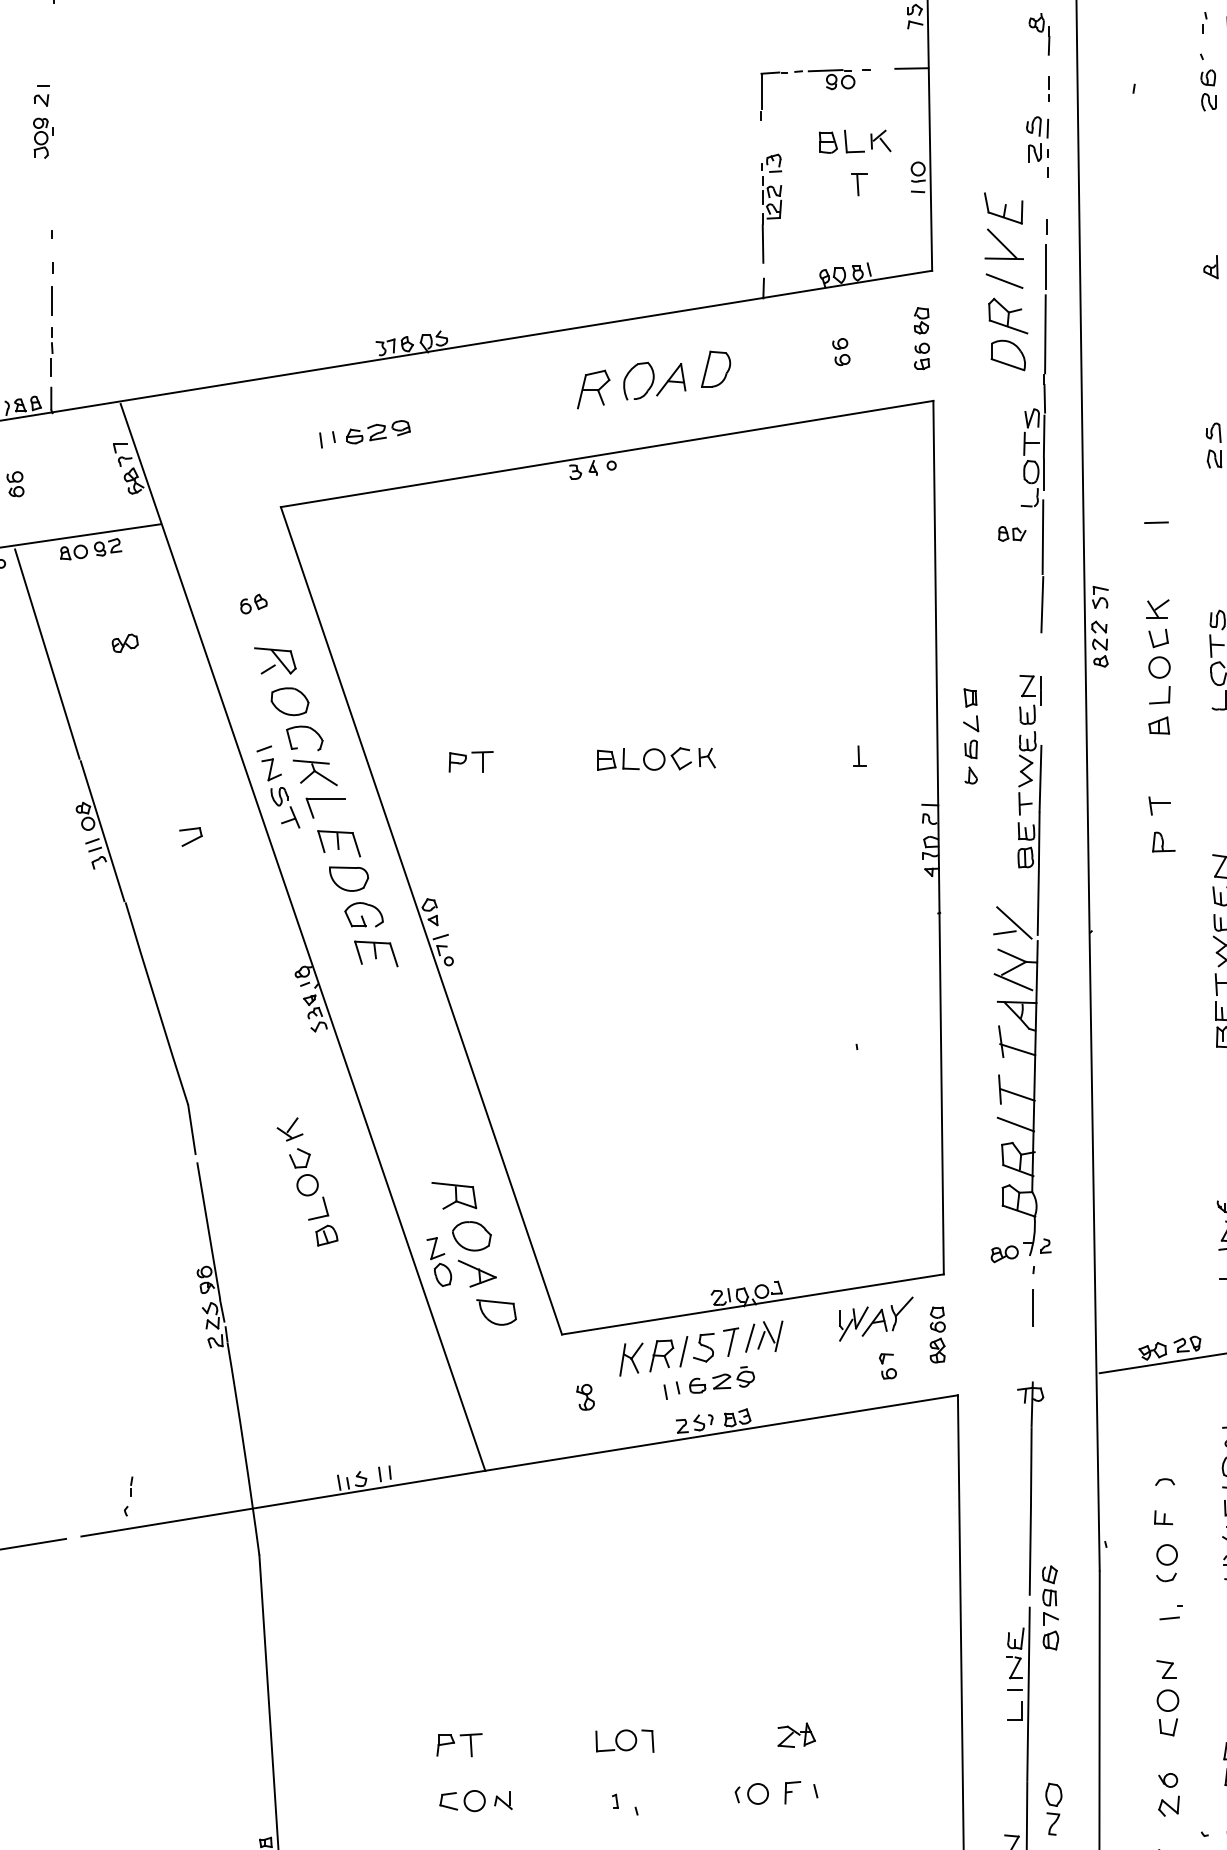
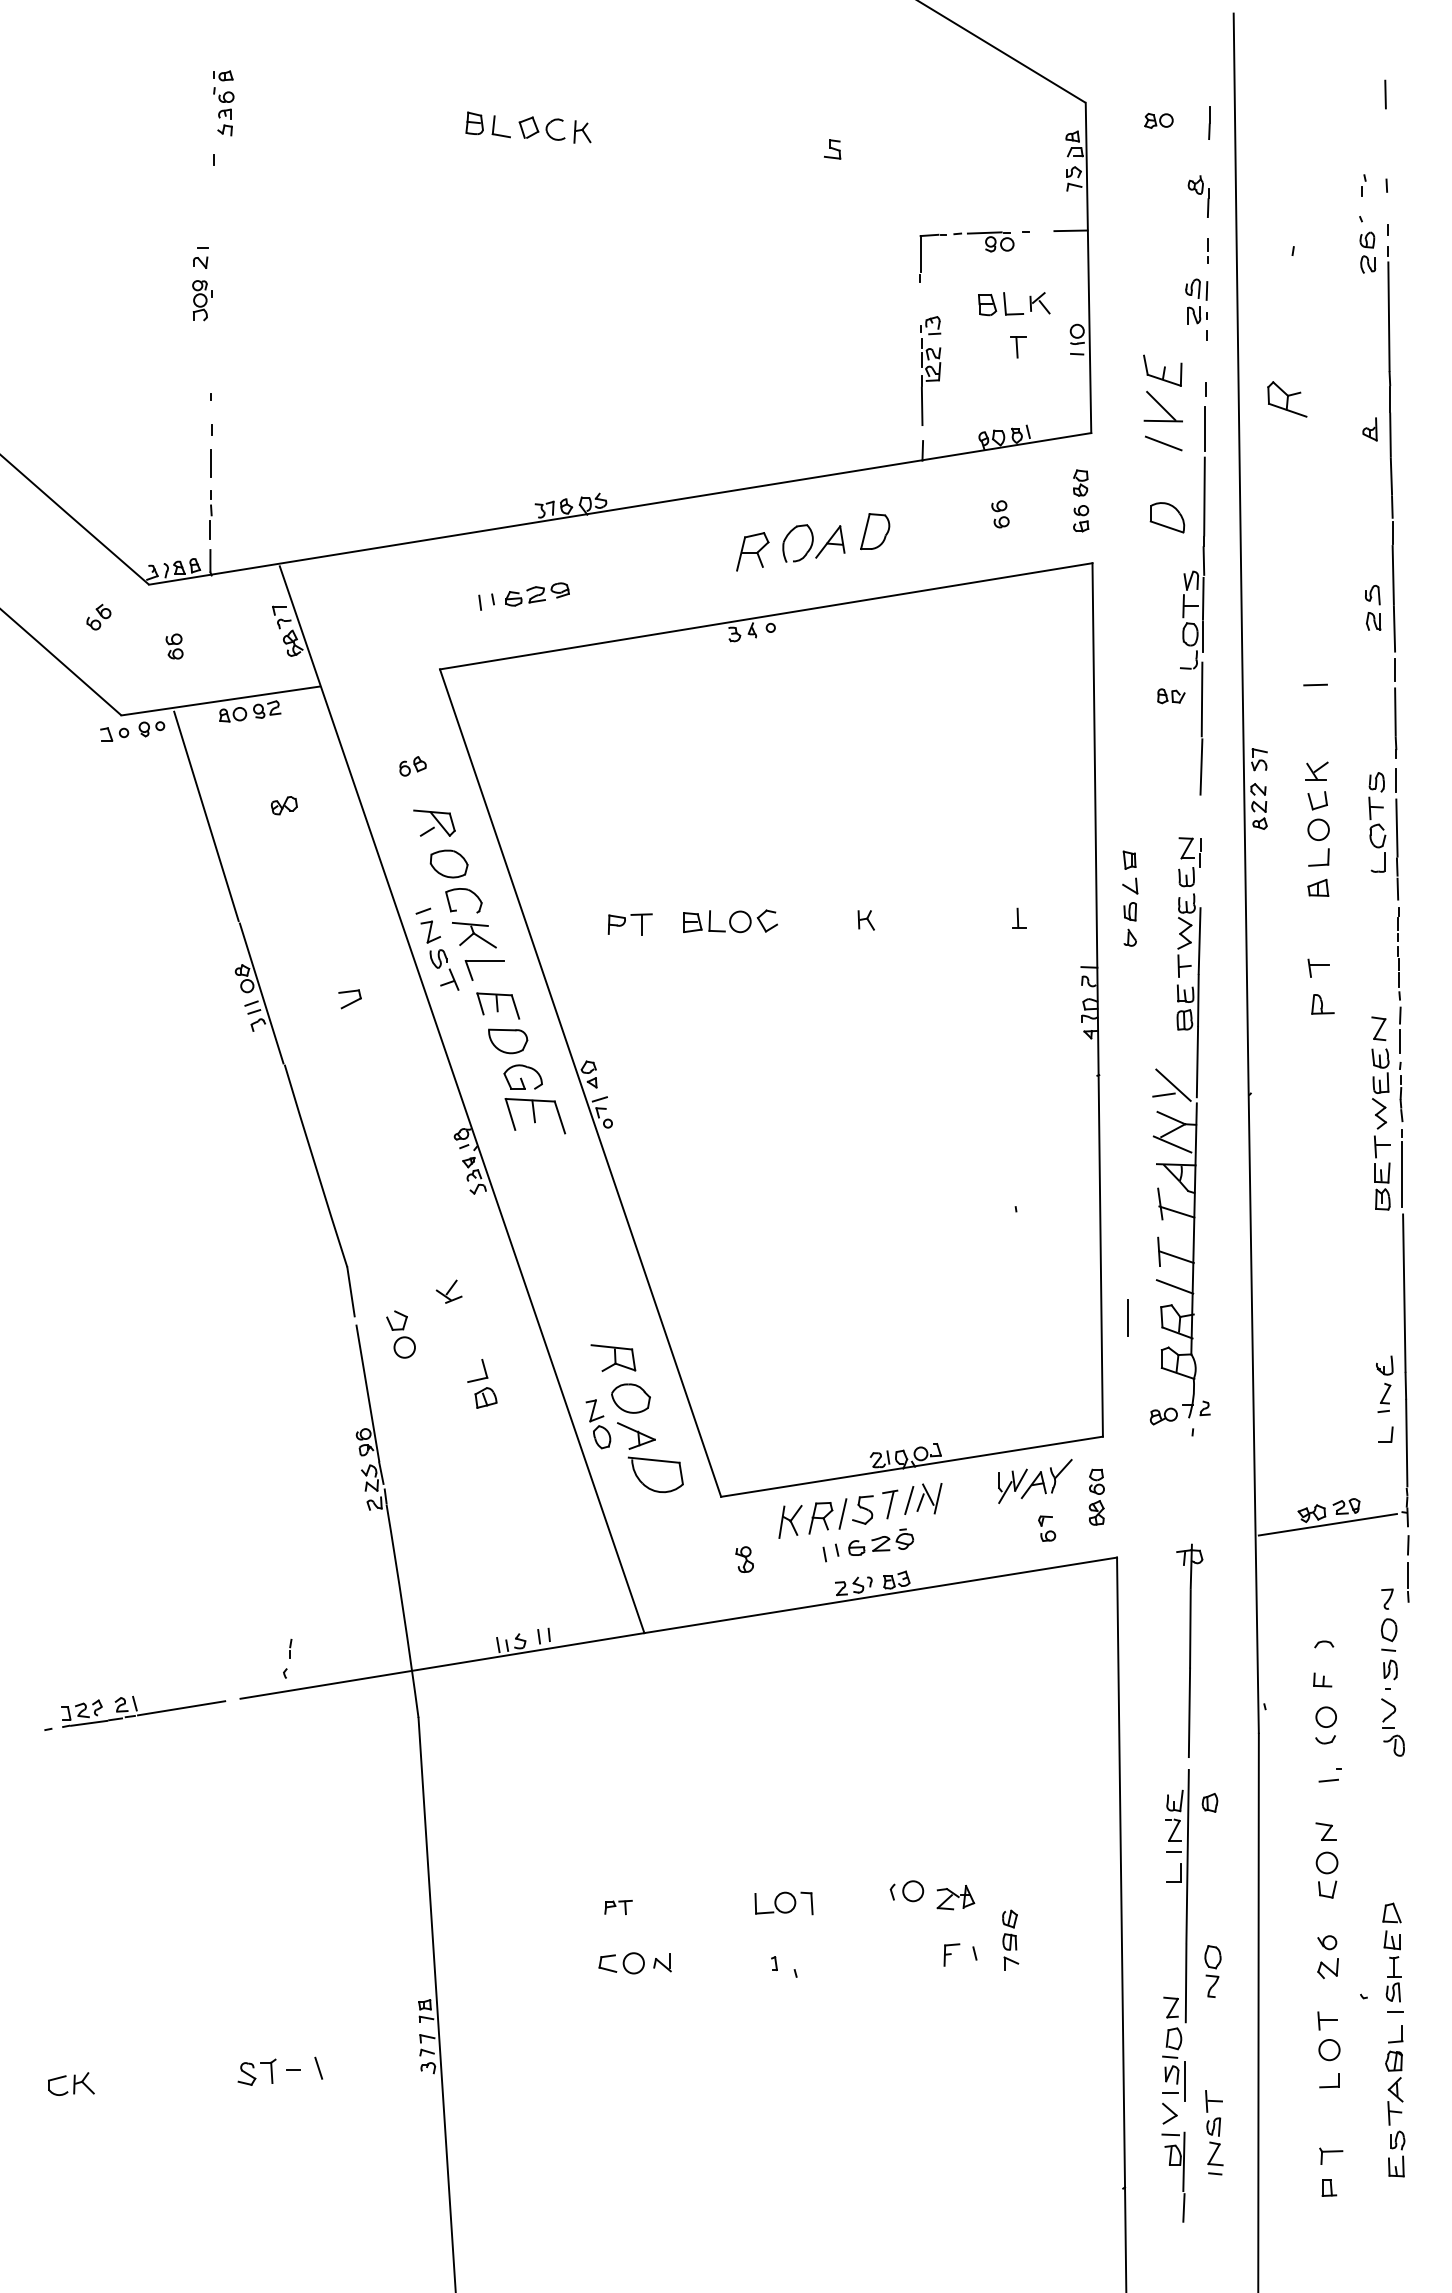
part: (1008, 316) -> (1287, 399), moved
part: (644, 759) -> (730, 921), moved
part: (376, 954) -> (535, 1116), size x1.4
part: (303, 1172) -> (400, 1334), moved
line: (1033, 1307) -> (1127, 1317), moved
part: (496, 1312) -> (655, 1474), size x1.4
part: (1050, 1595) -> (1010, 1939), moved
part: (459, 1745) -> (618, 1907), size x0.6
part: (751, 1794) -> (906, 1891), moved

